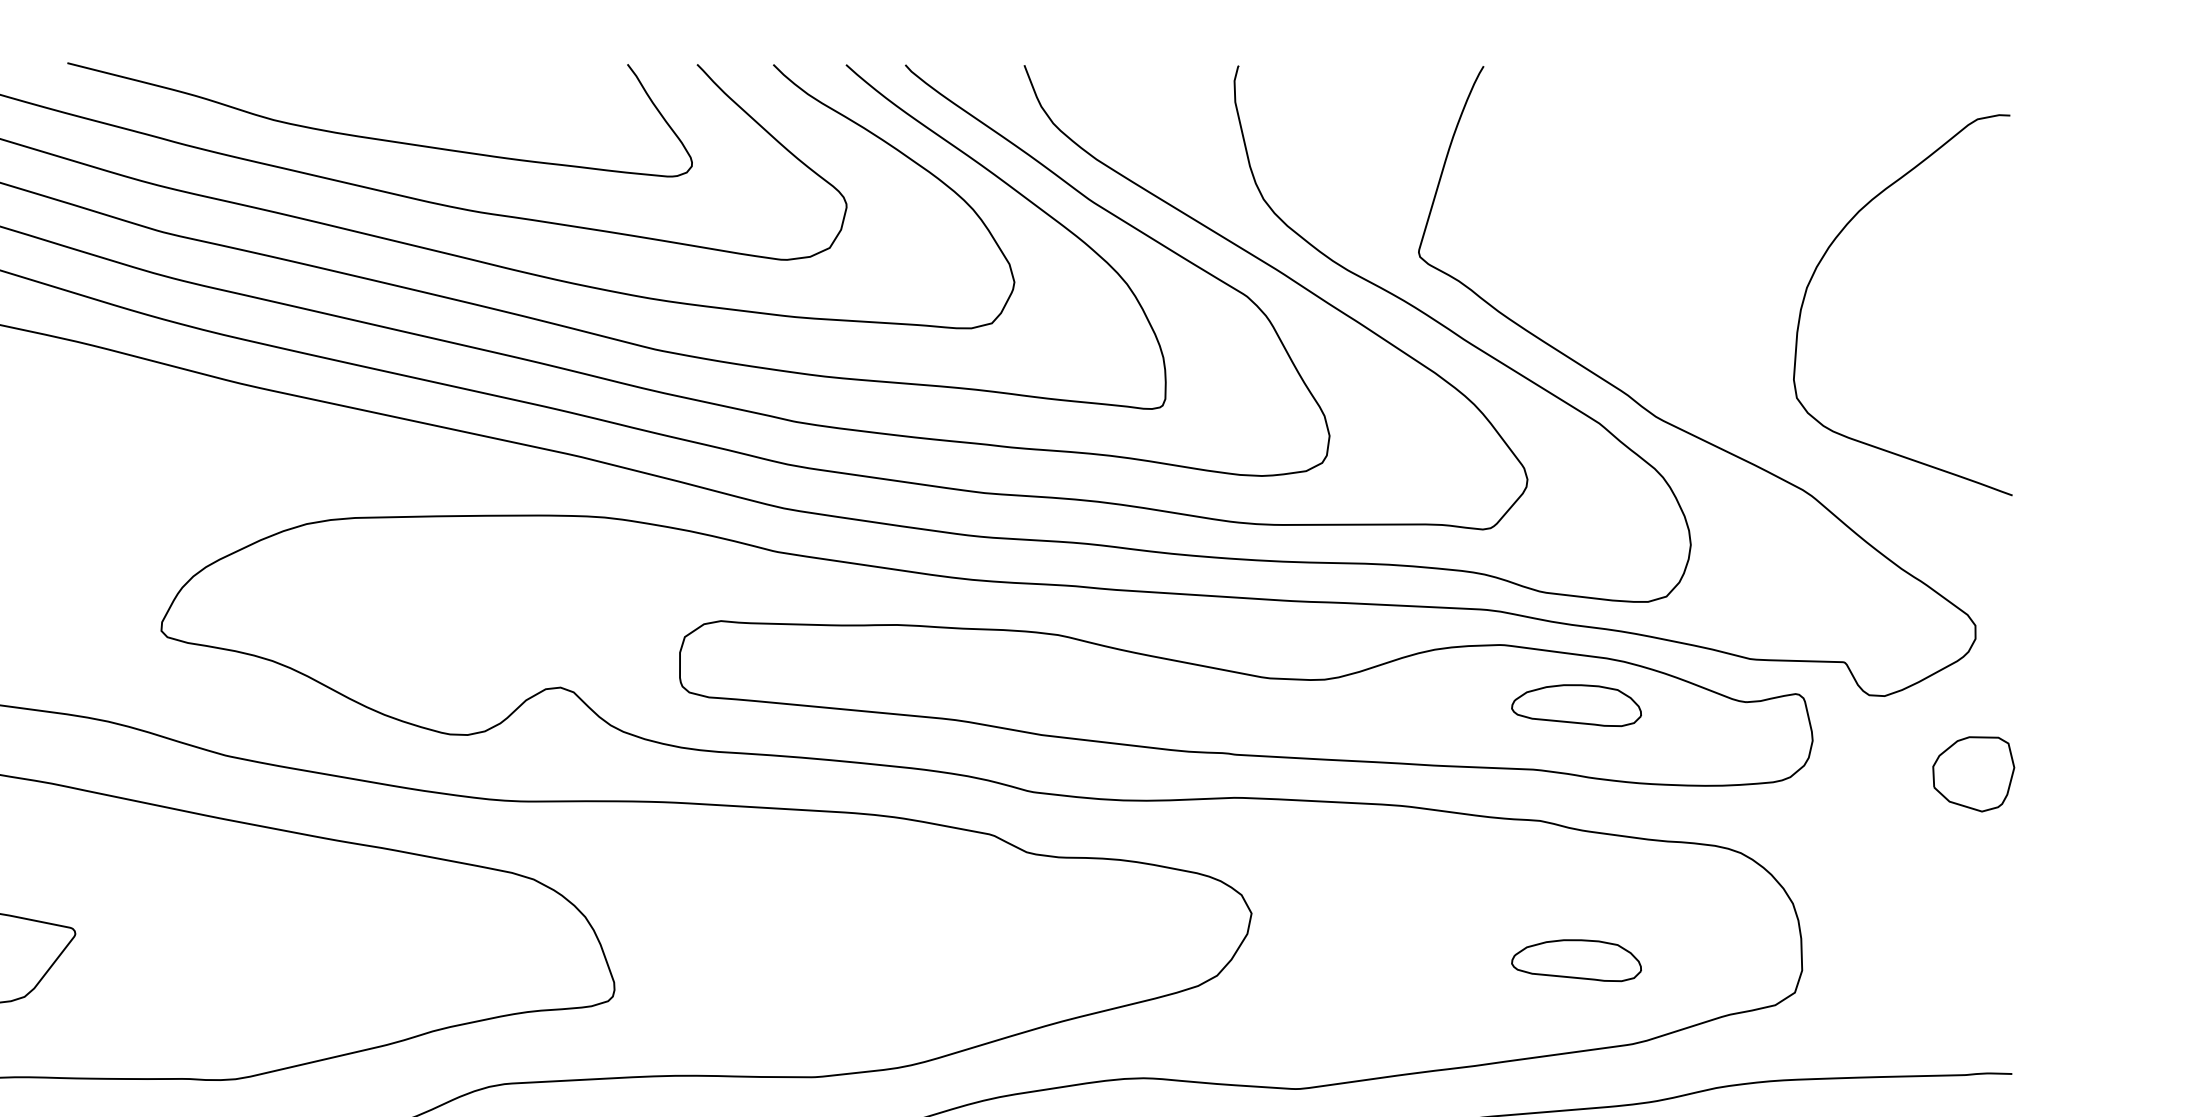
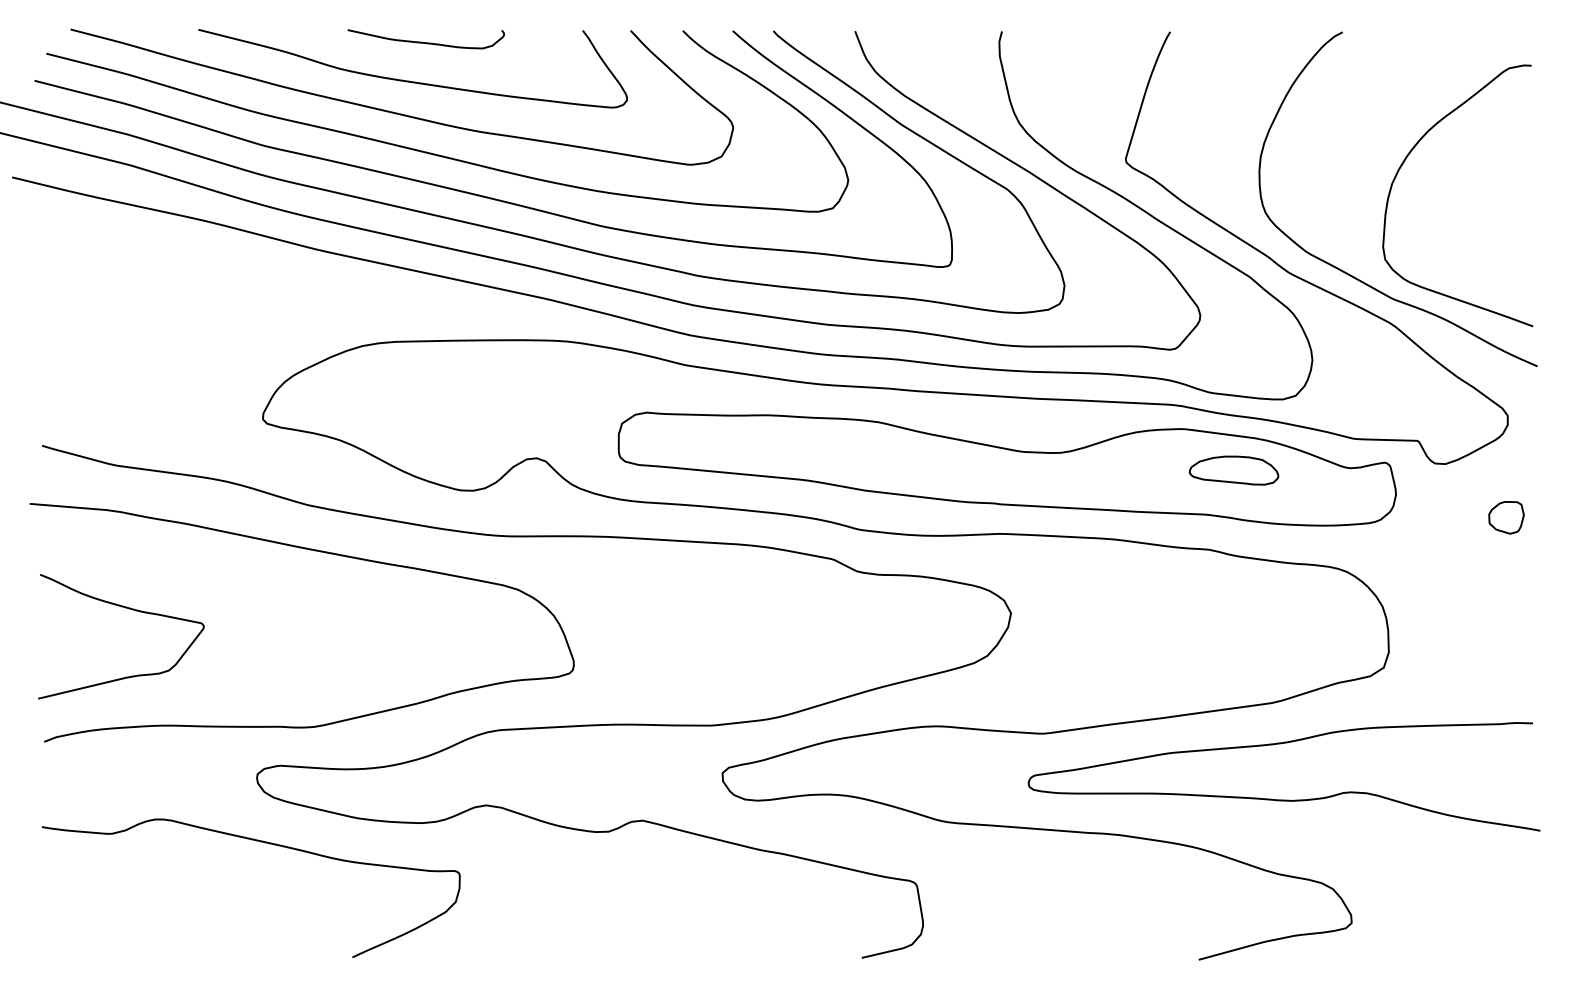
curve: (398, 81) -> (425, 42), added
curve: (1757, 425) -> (1358, 278), added
part: (1973, 773) -> (1506, 517), size x0.62
part: (1575, 960) -> (1233, 645), removed

